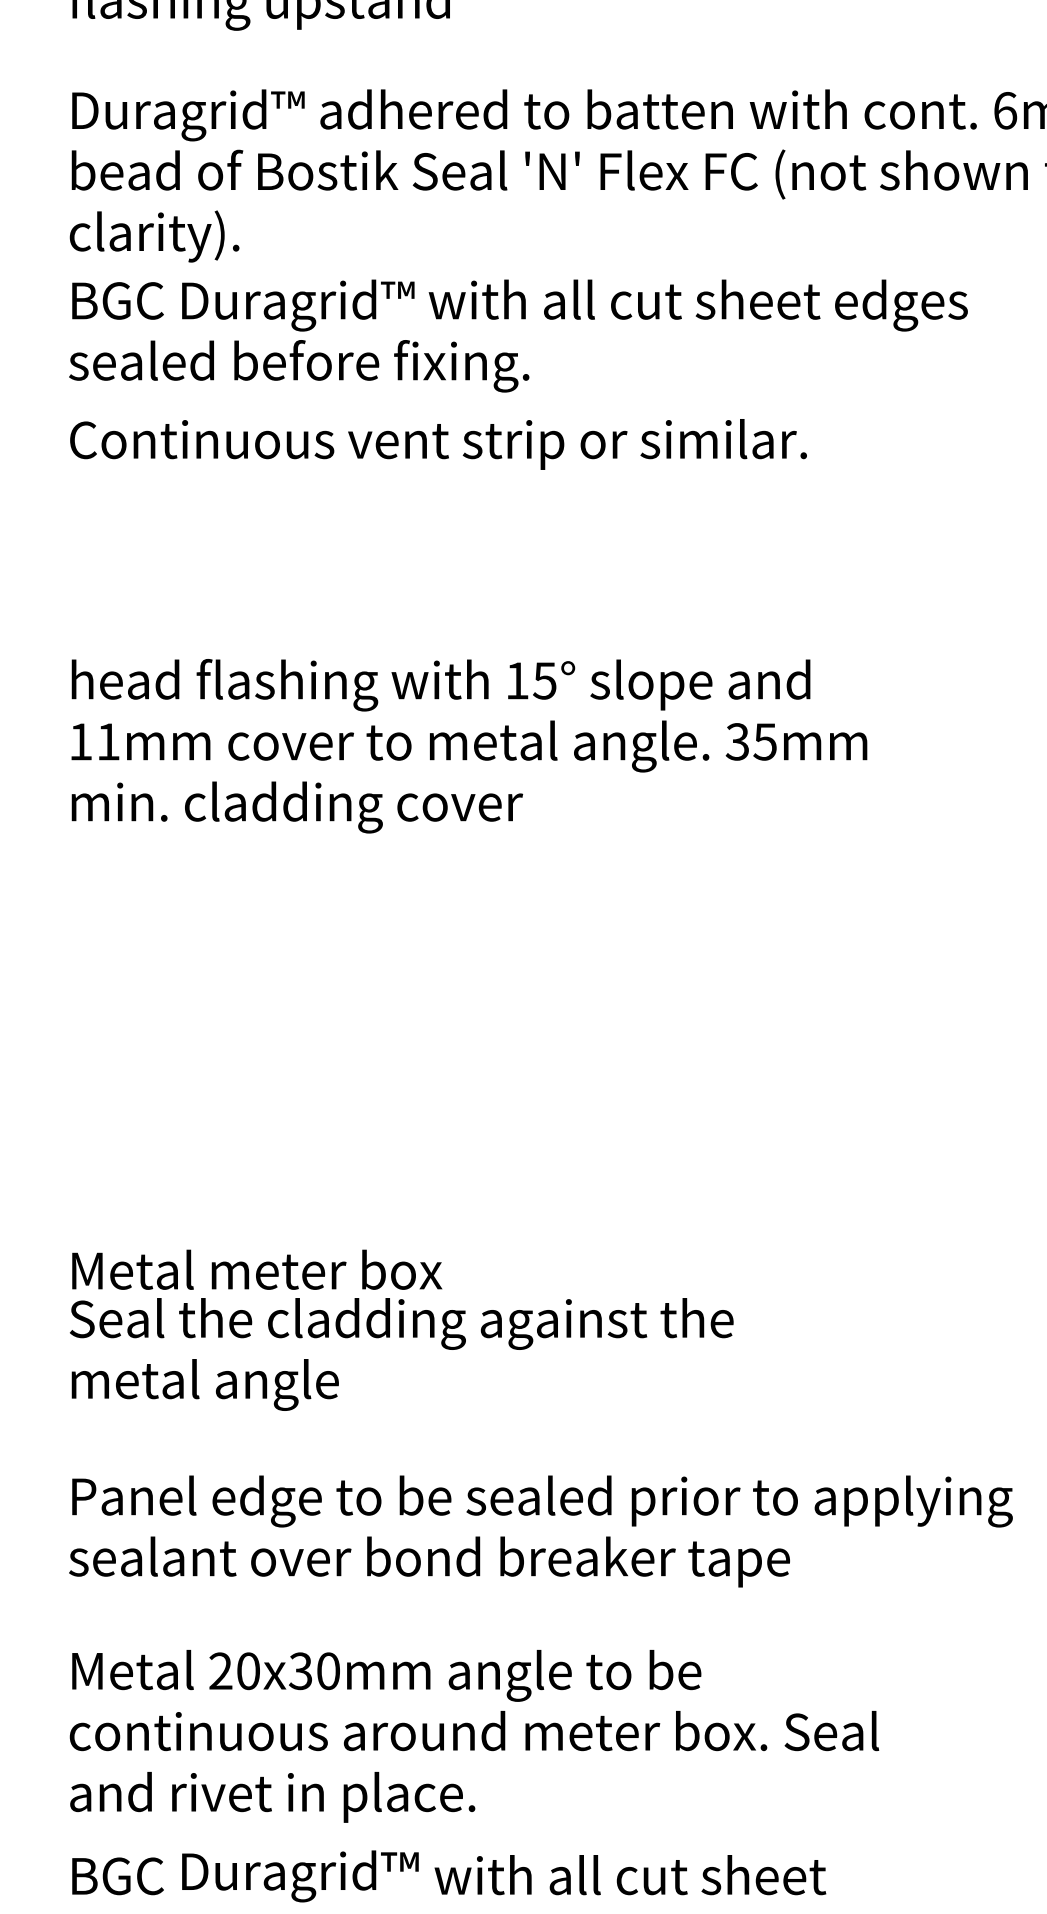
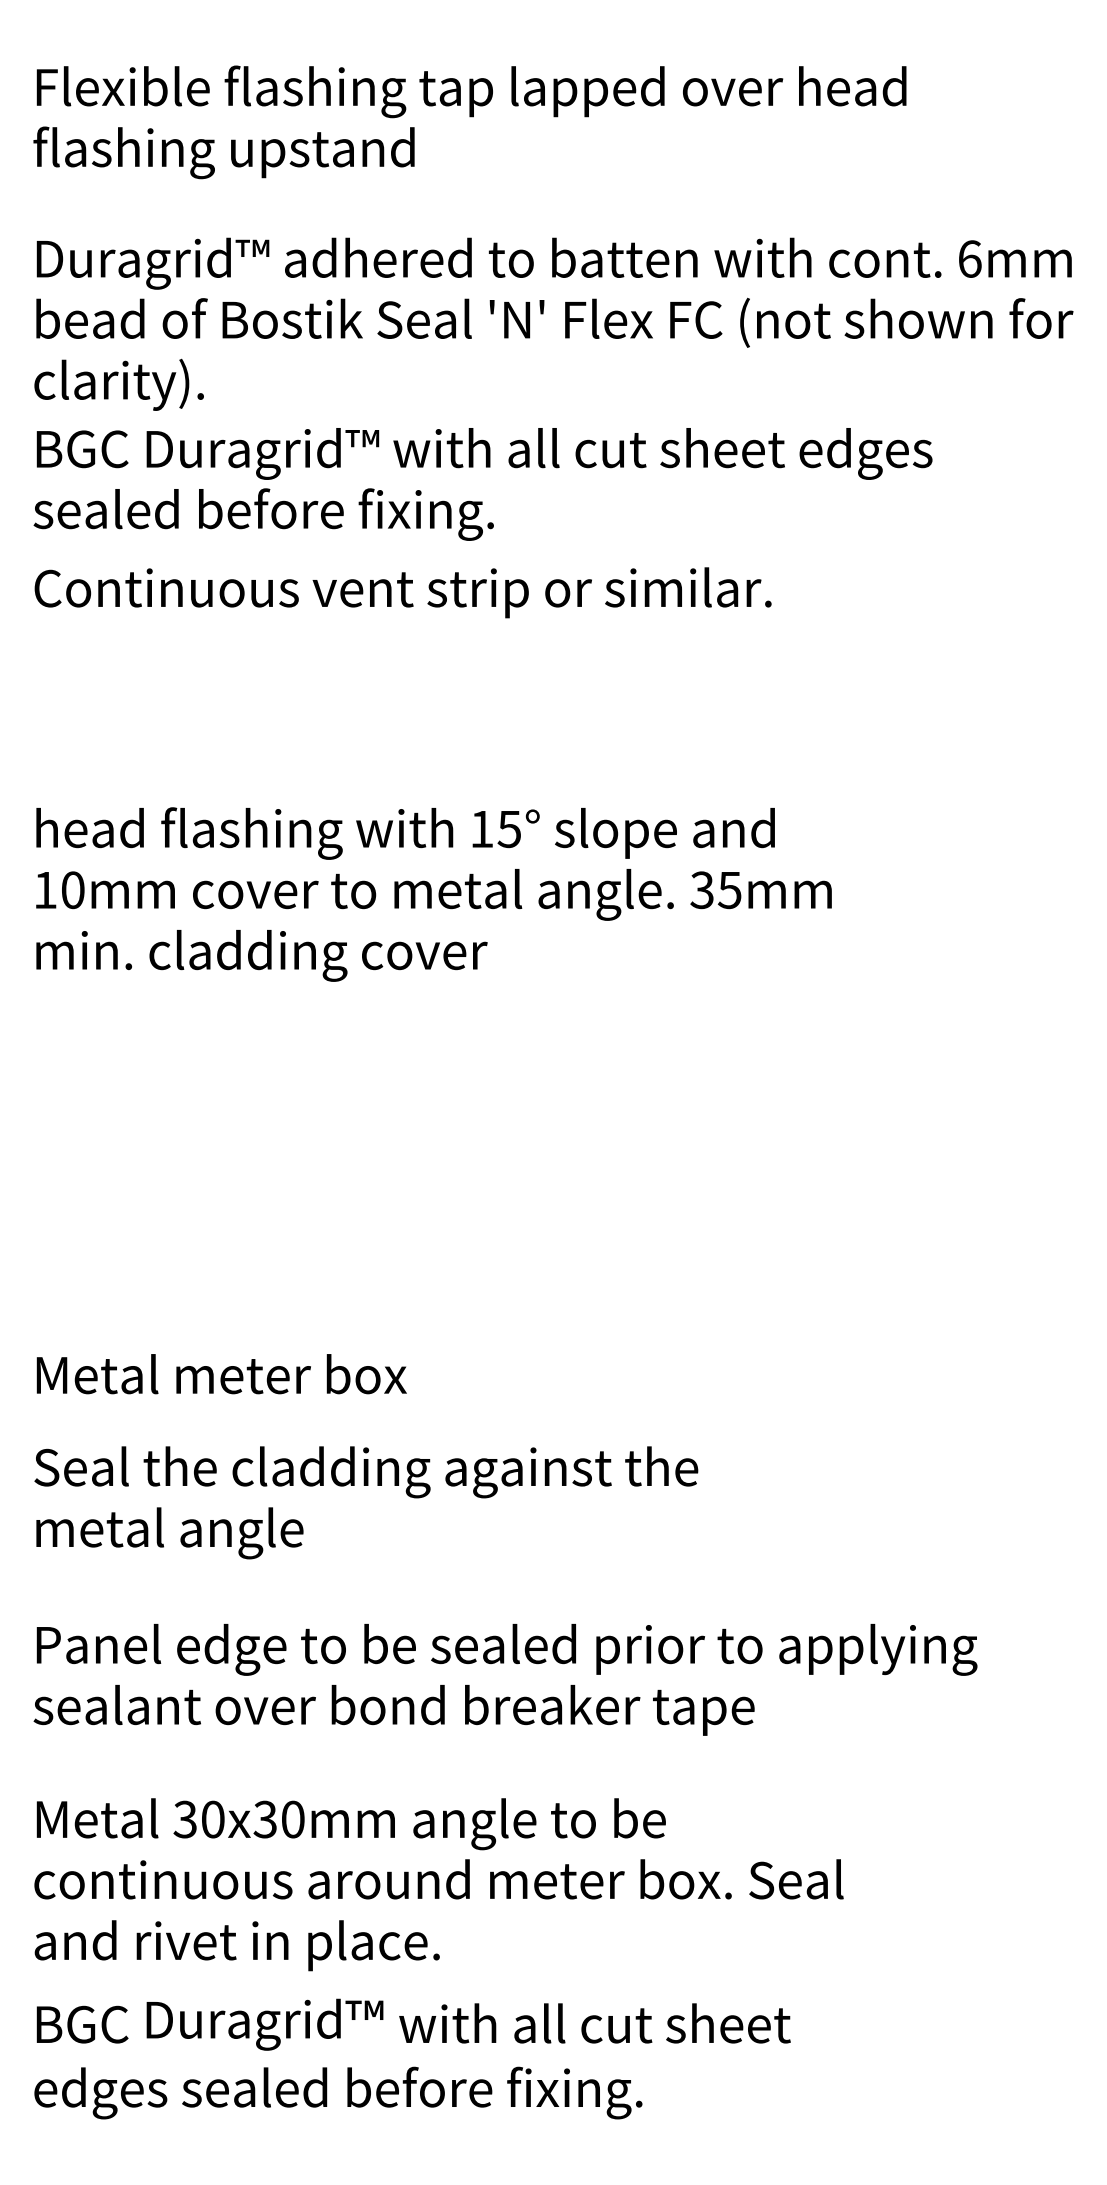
text: (108, 742) -> (73, 890), 11mm -> 10mm
text: (256, 1270) -> (221, 1374), moved
text: (219, 1671) -> (184, 1819), 20x30mm -> 30x30mm

